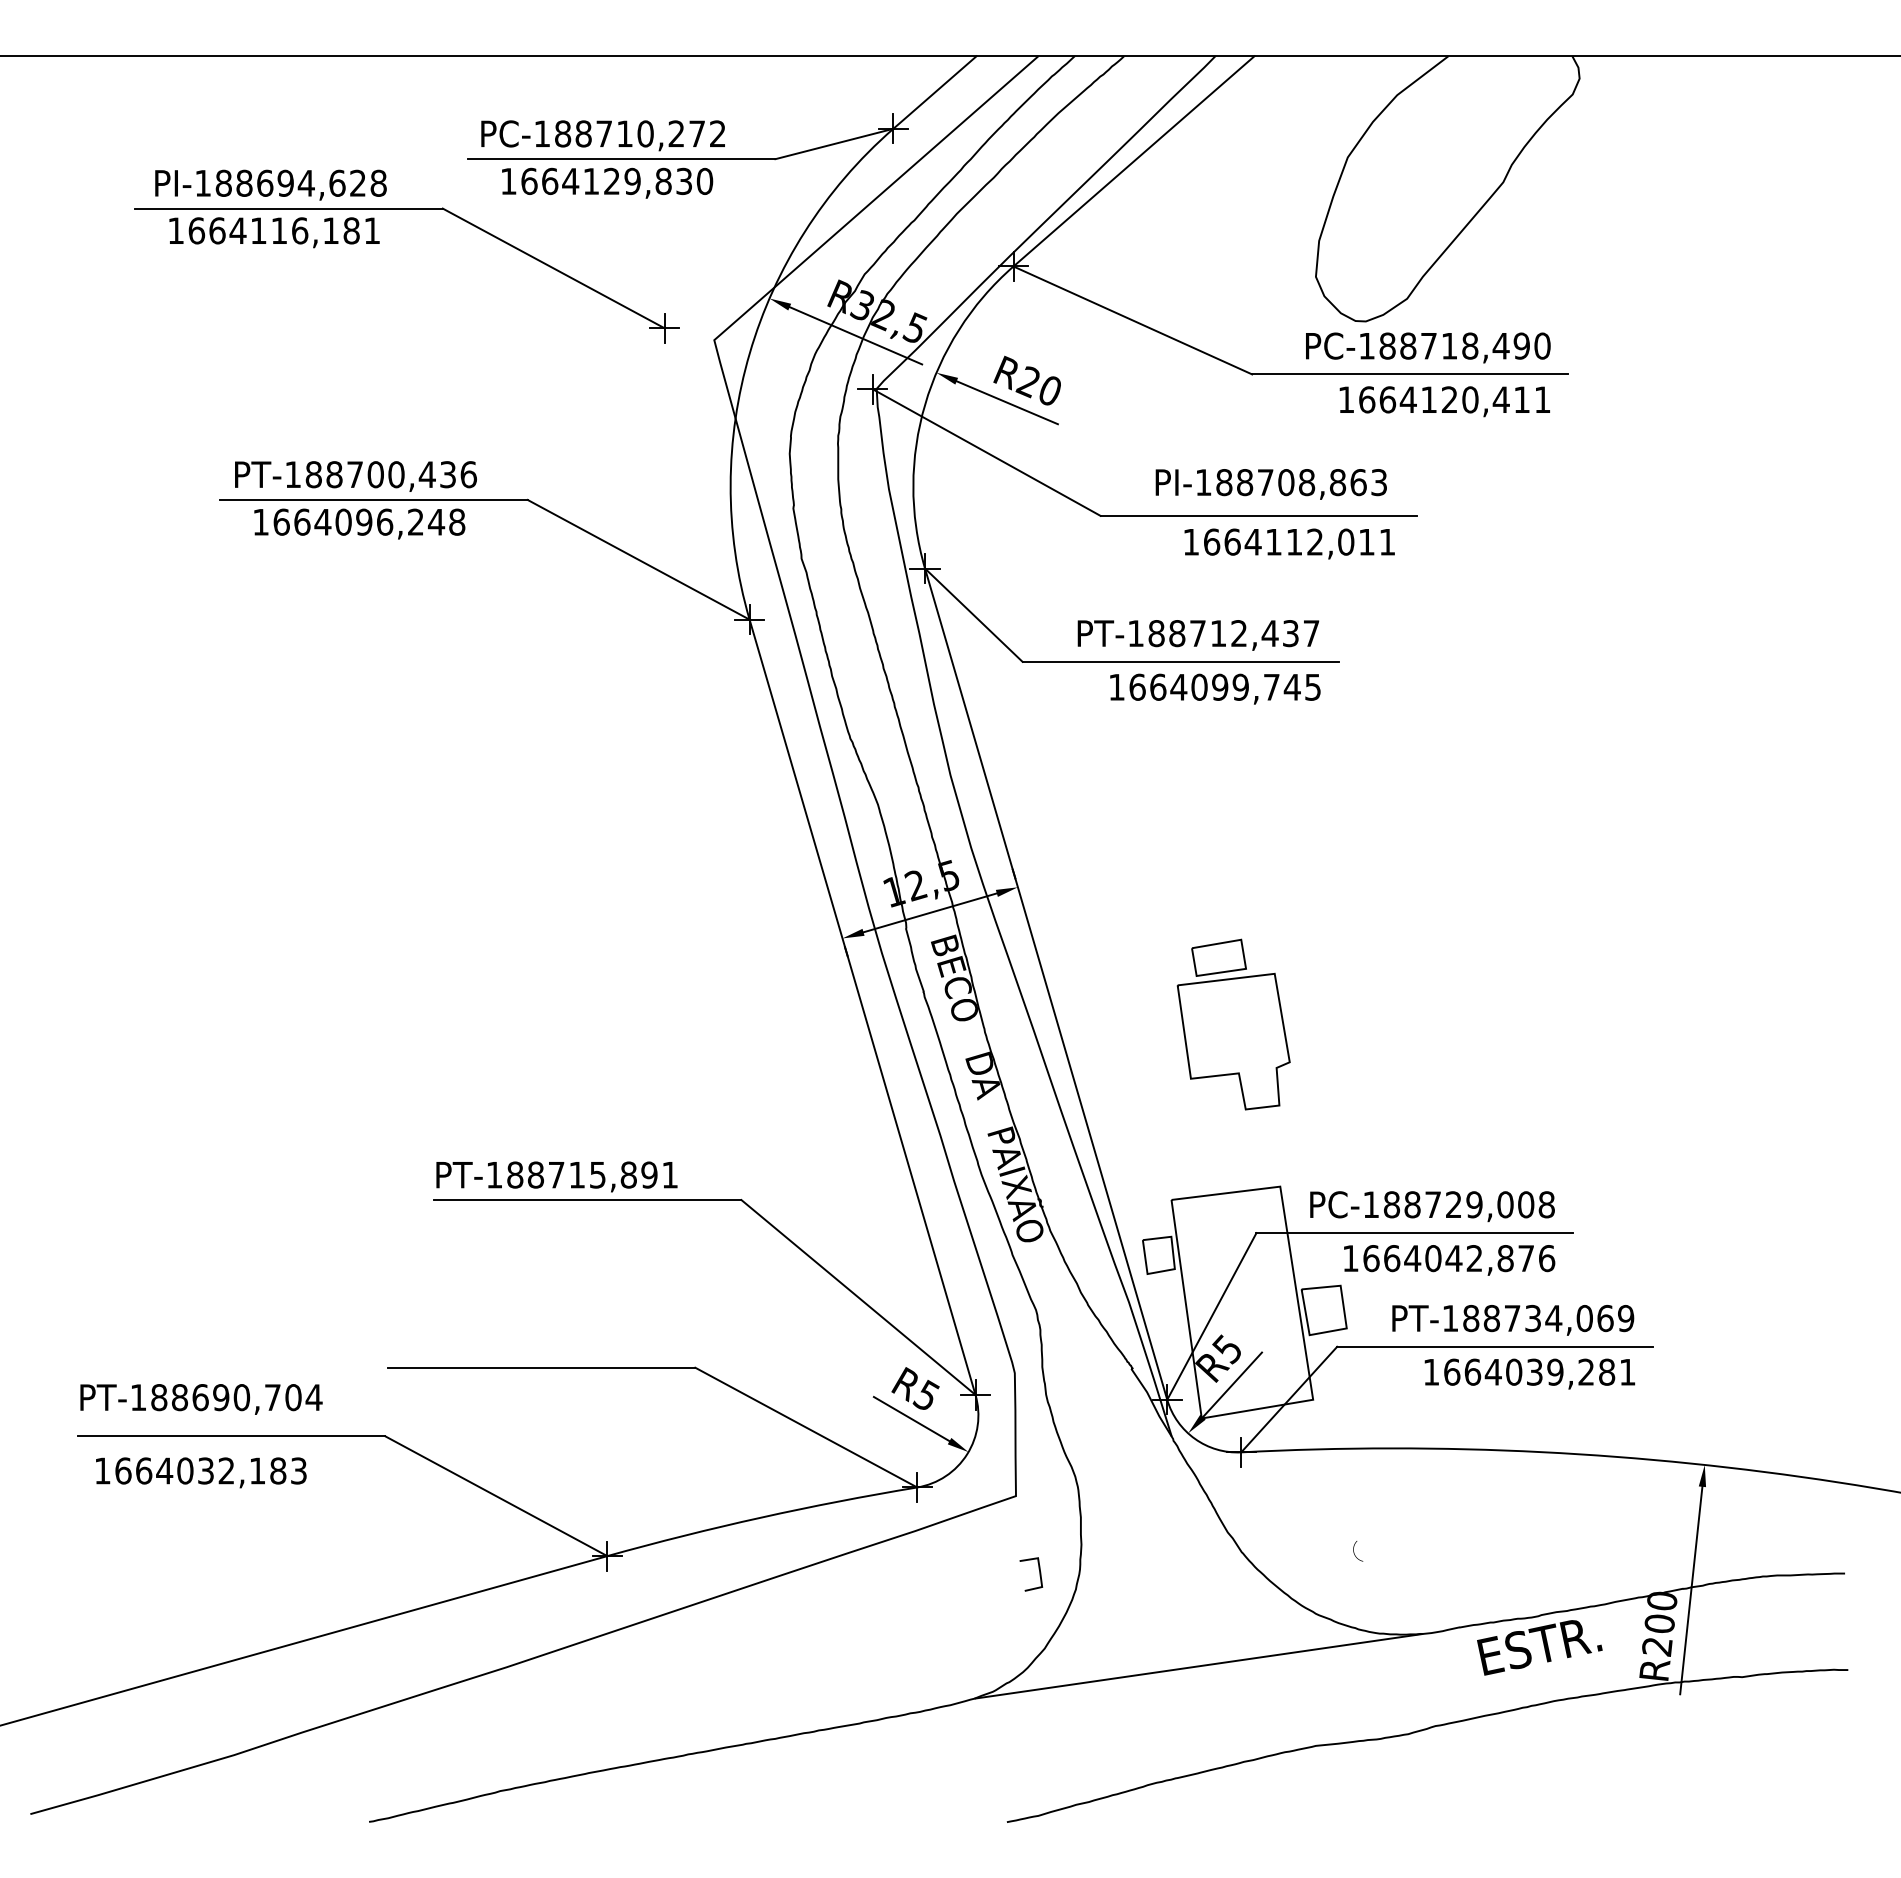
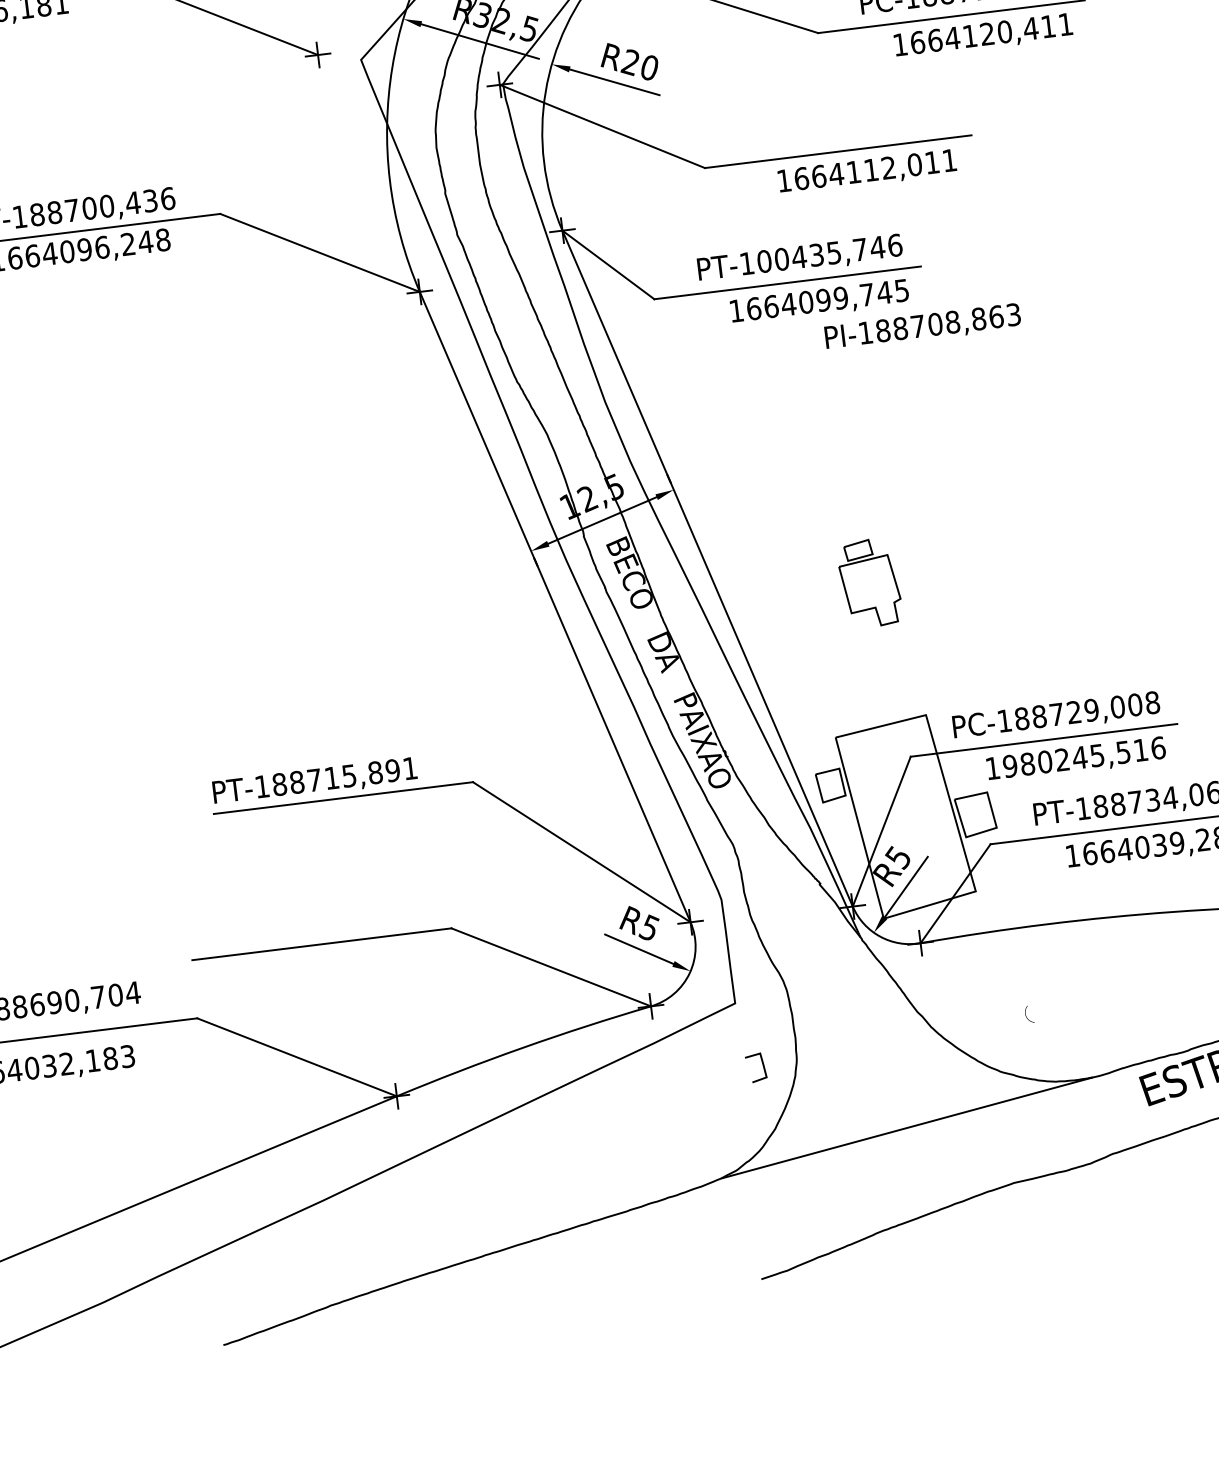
text: (1270, 484) -> (922, 327), moved
text: (1233, 633) -> (829, 253), PT-188712,437 -> PT-100435,746
part: (1233, 1024) -> (869, 583), size x0.6
text: (1448, 1258) -> (1075, 758), 1664042,876 -> 1980245,516

